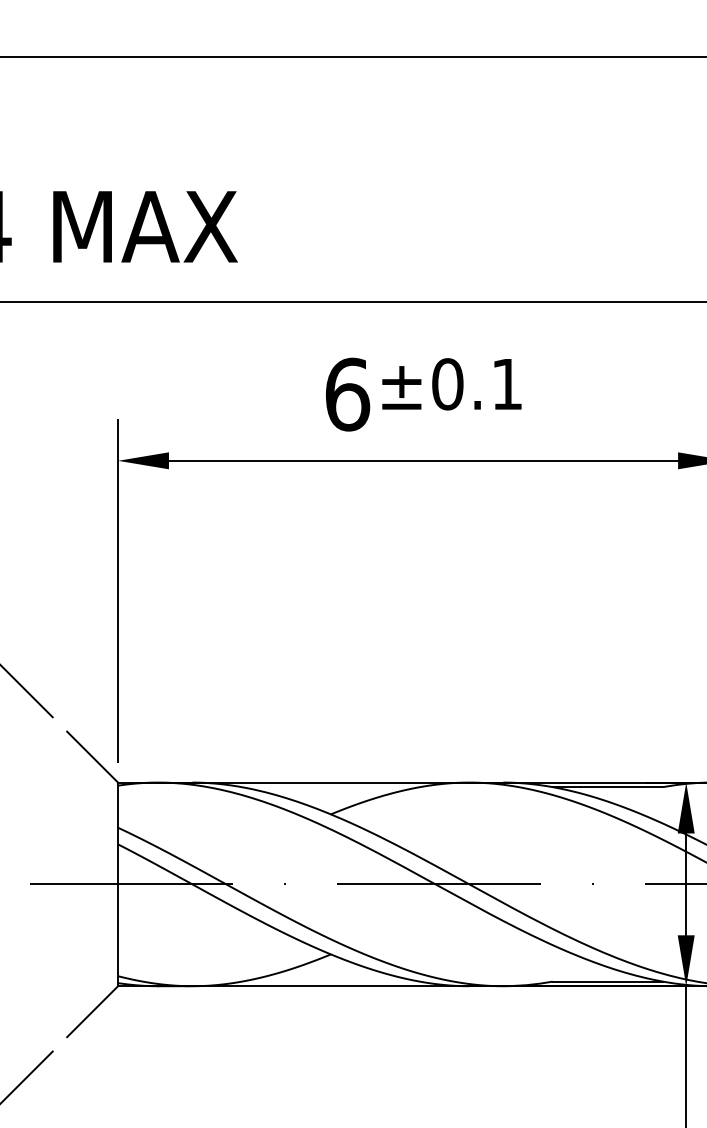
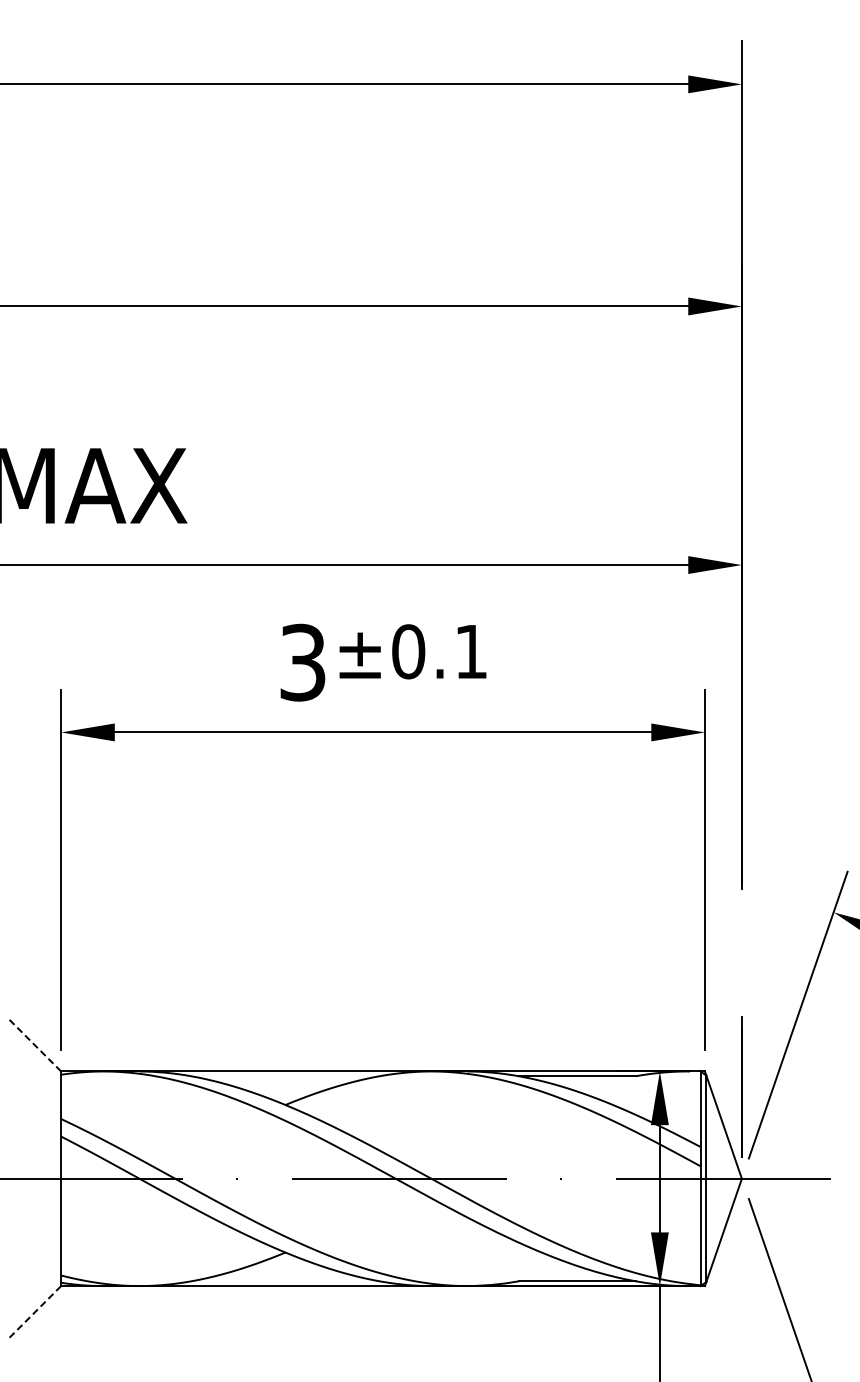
text: (348, 394) -> (303, 662), 6 -> 3
line: (92, 756) -> (34, 1044), solid -> dashed
line: (92, 1011) -> (34, 1312), solid -> dashed

